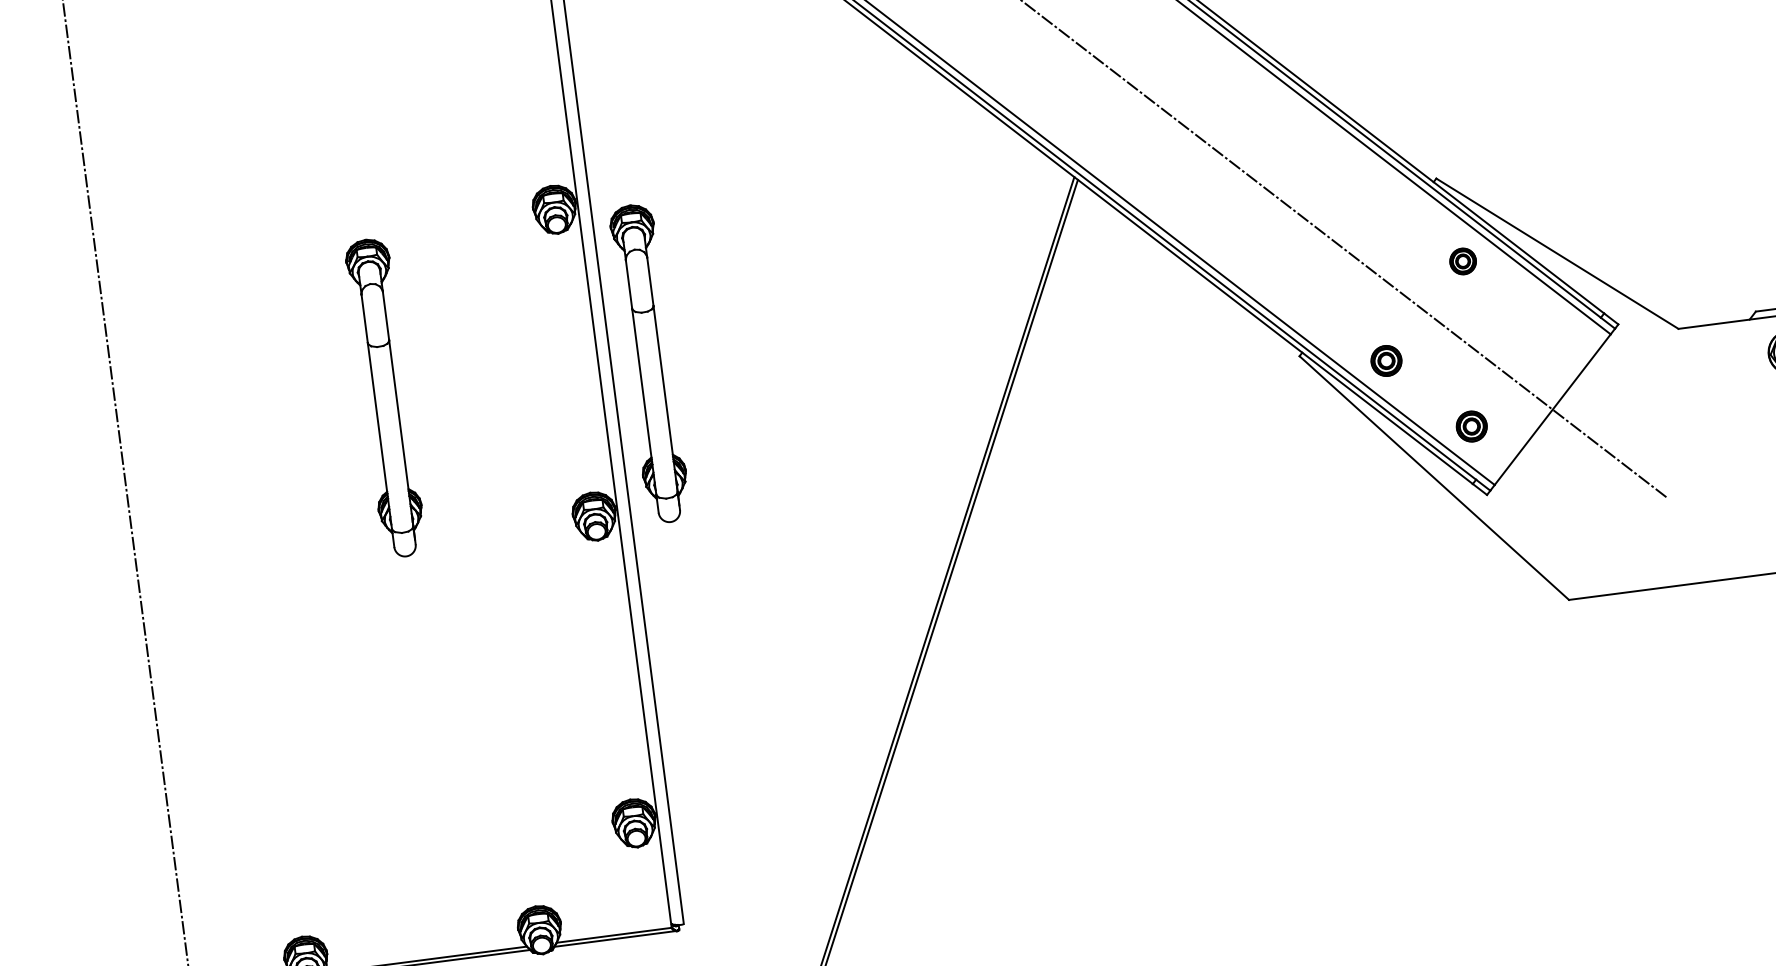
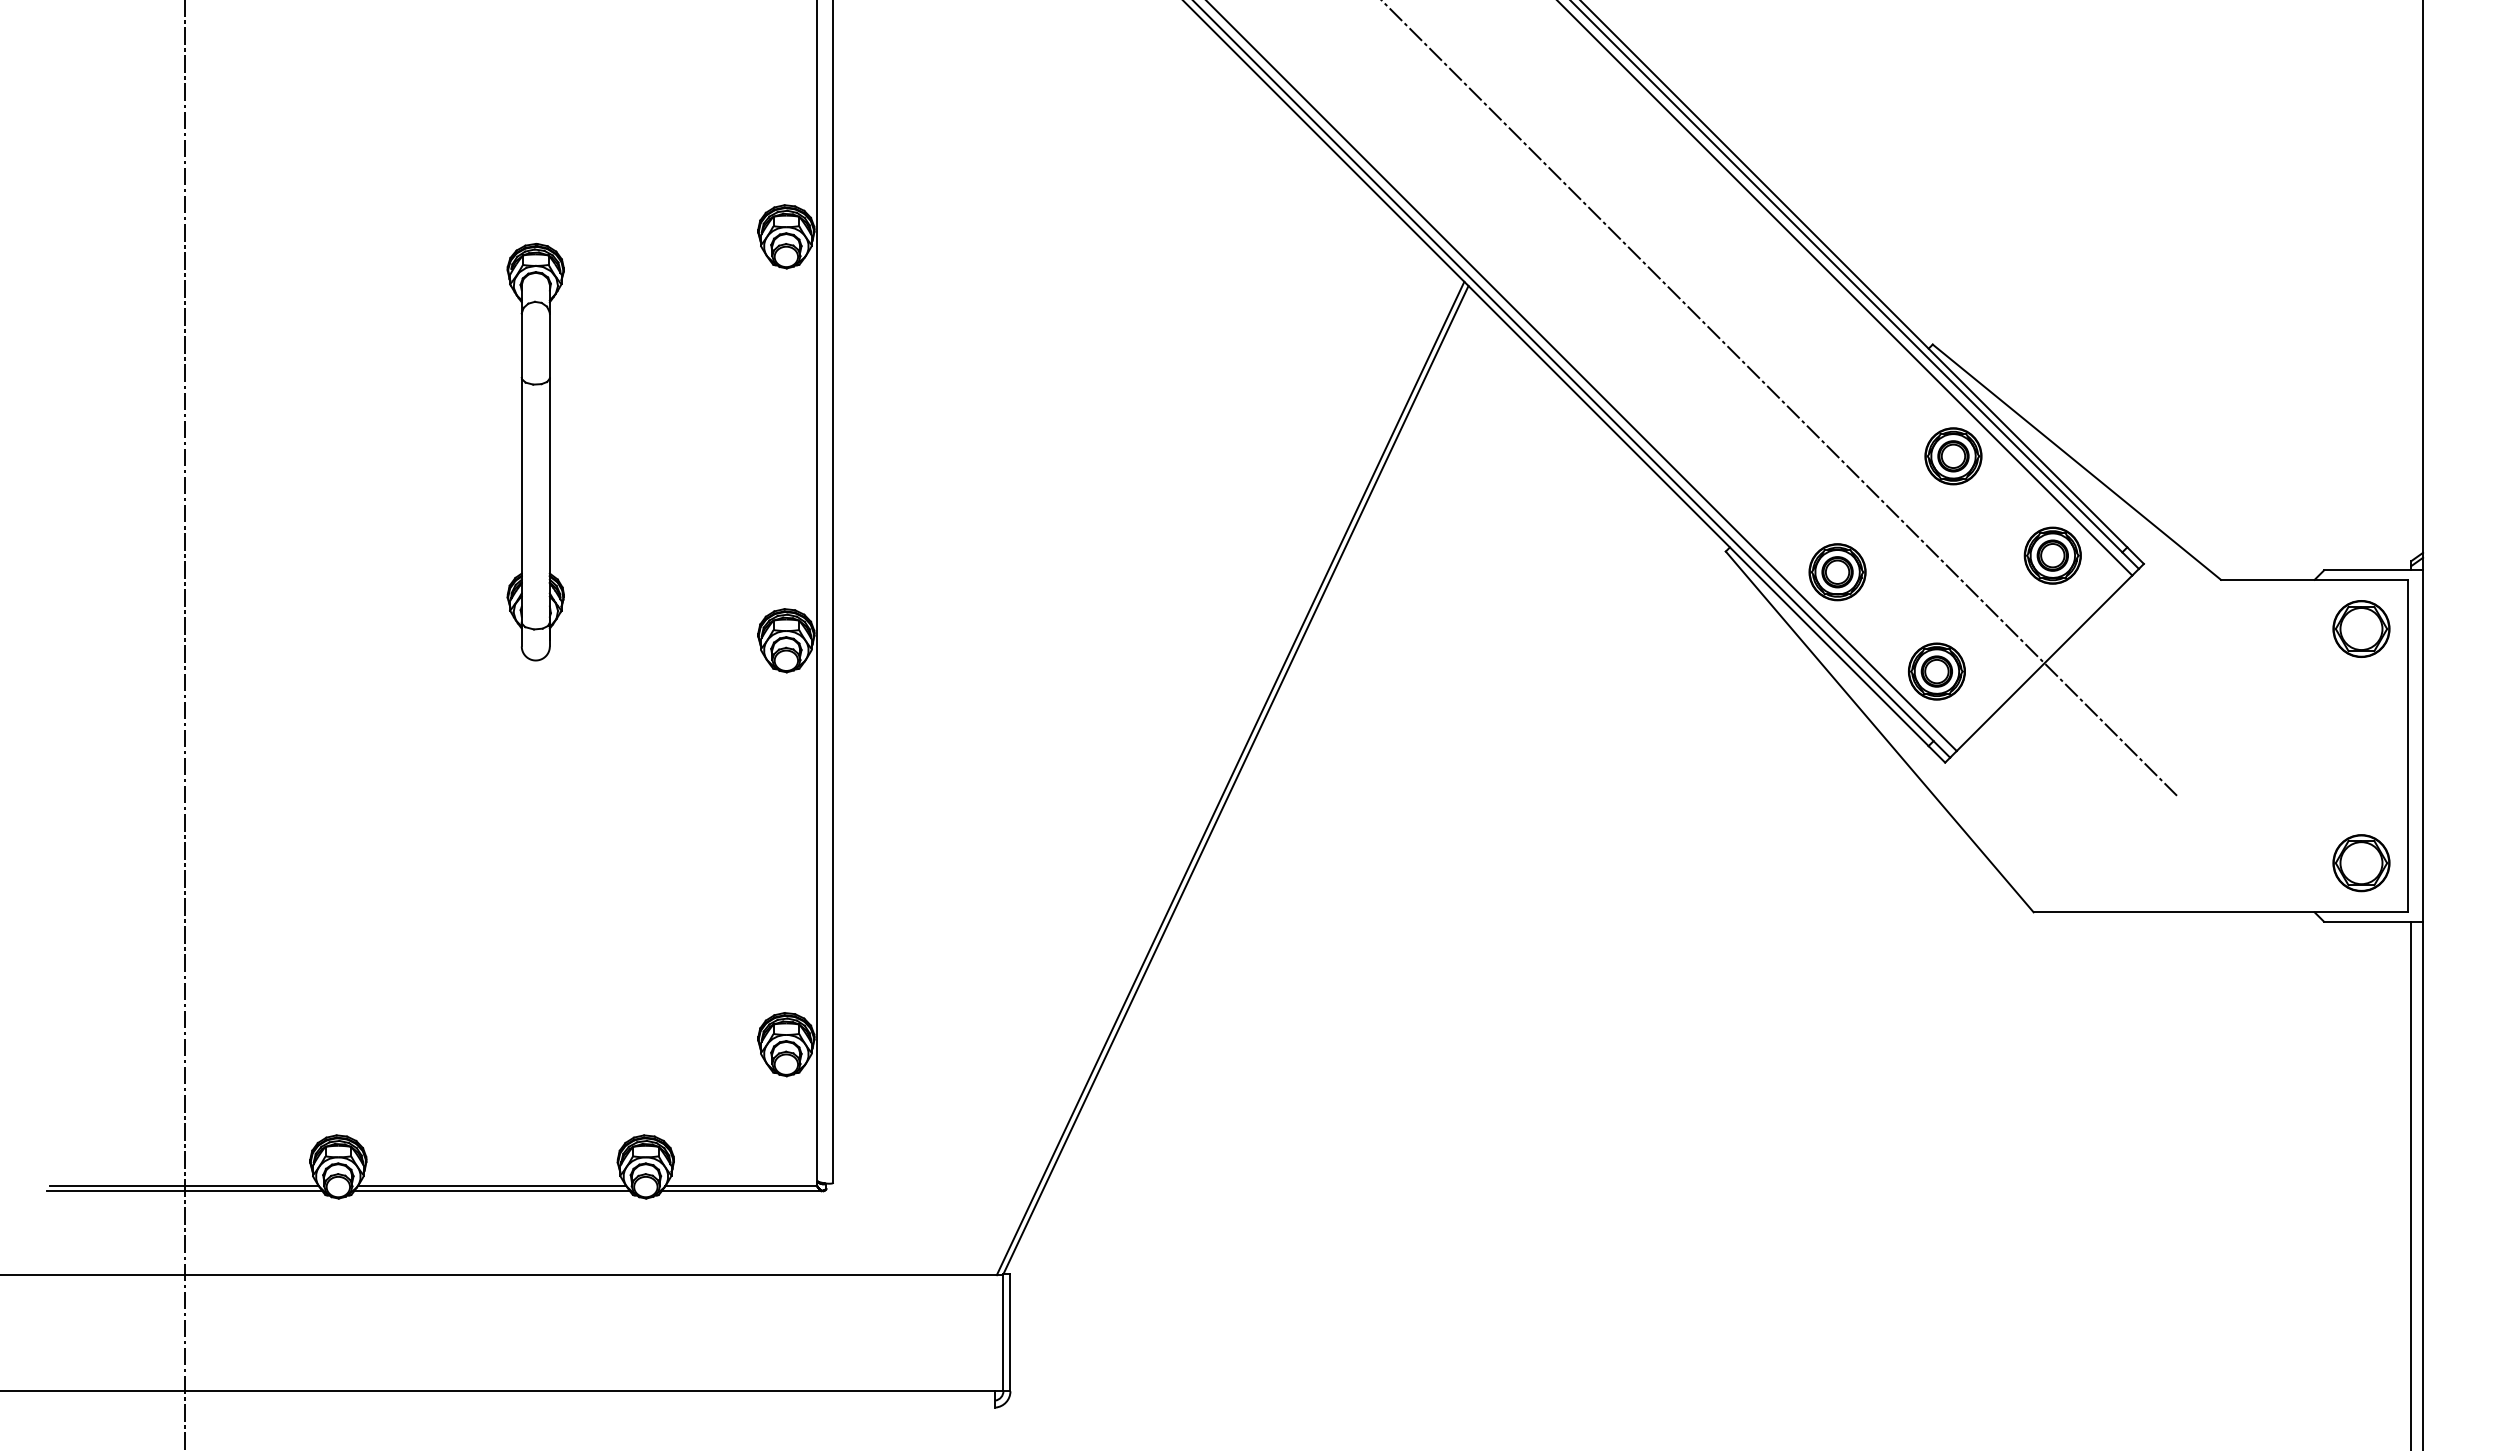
part: (1463, 261) -> (1953, 456), size x1.67
part: (1548, 327) -> (2052, 555), added
part: (1386, 361) -> (1837, 572), size x1.43
part: (649, 364) -> (883, 452), removed
part: (1471, 426) -> (1936, 671), size x1.43

